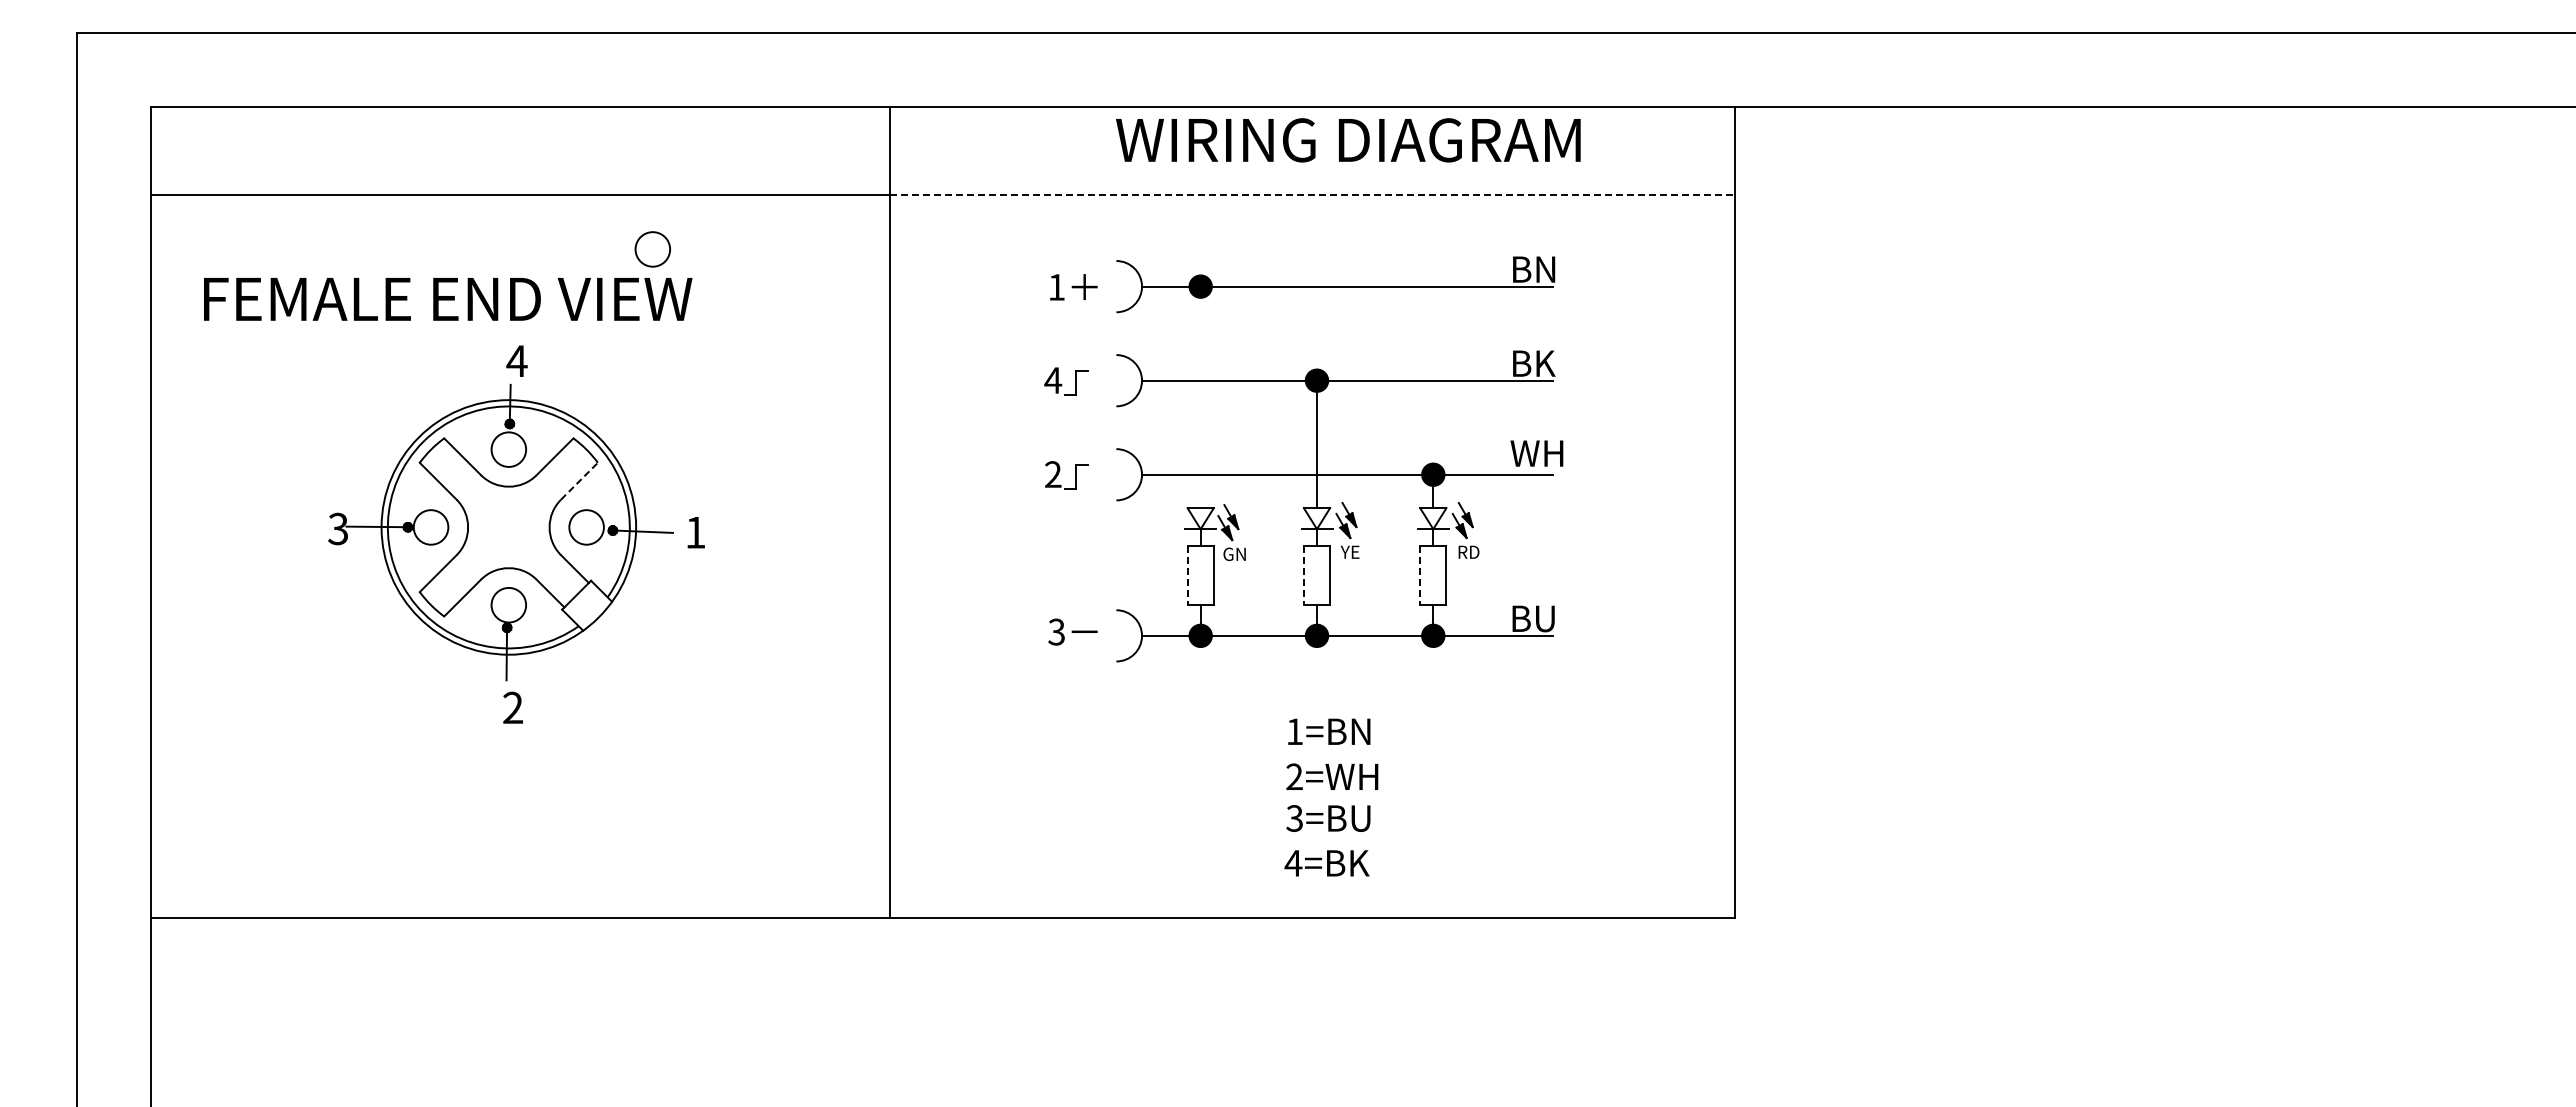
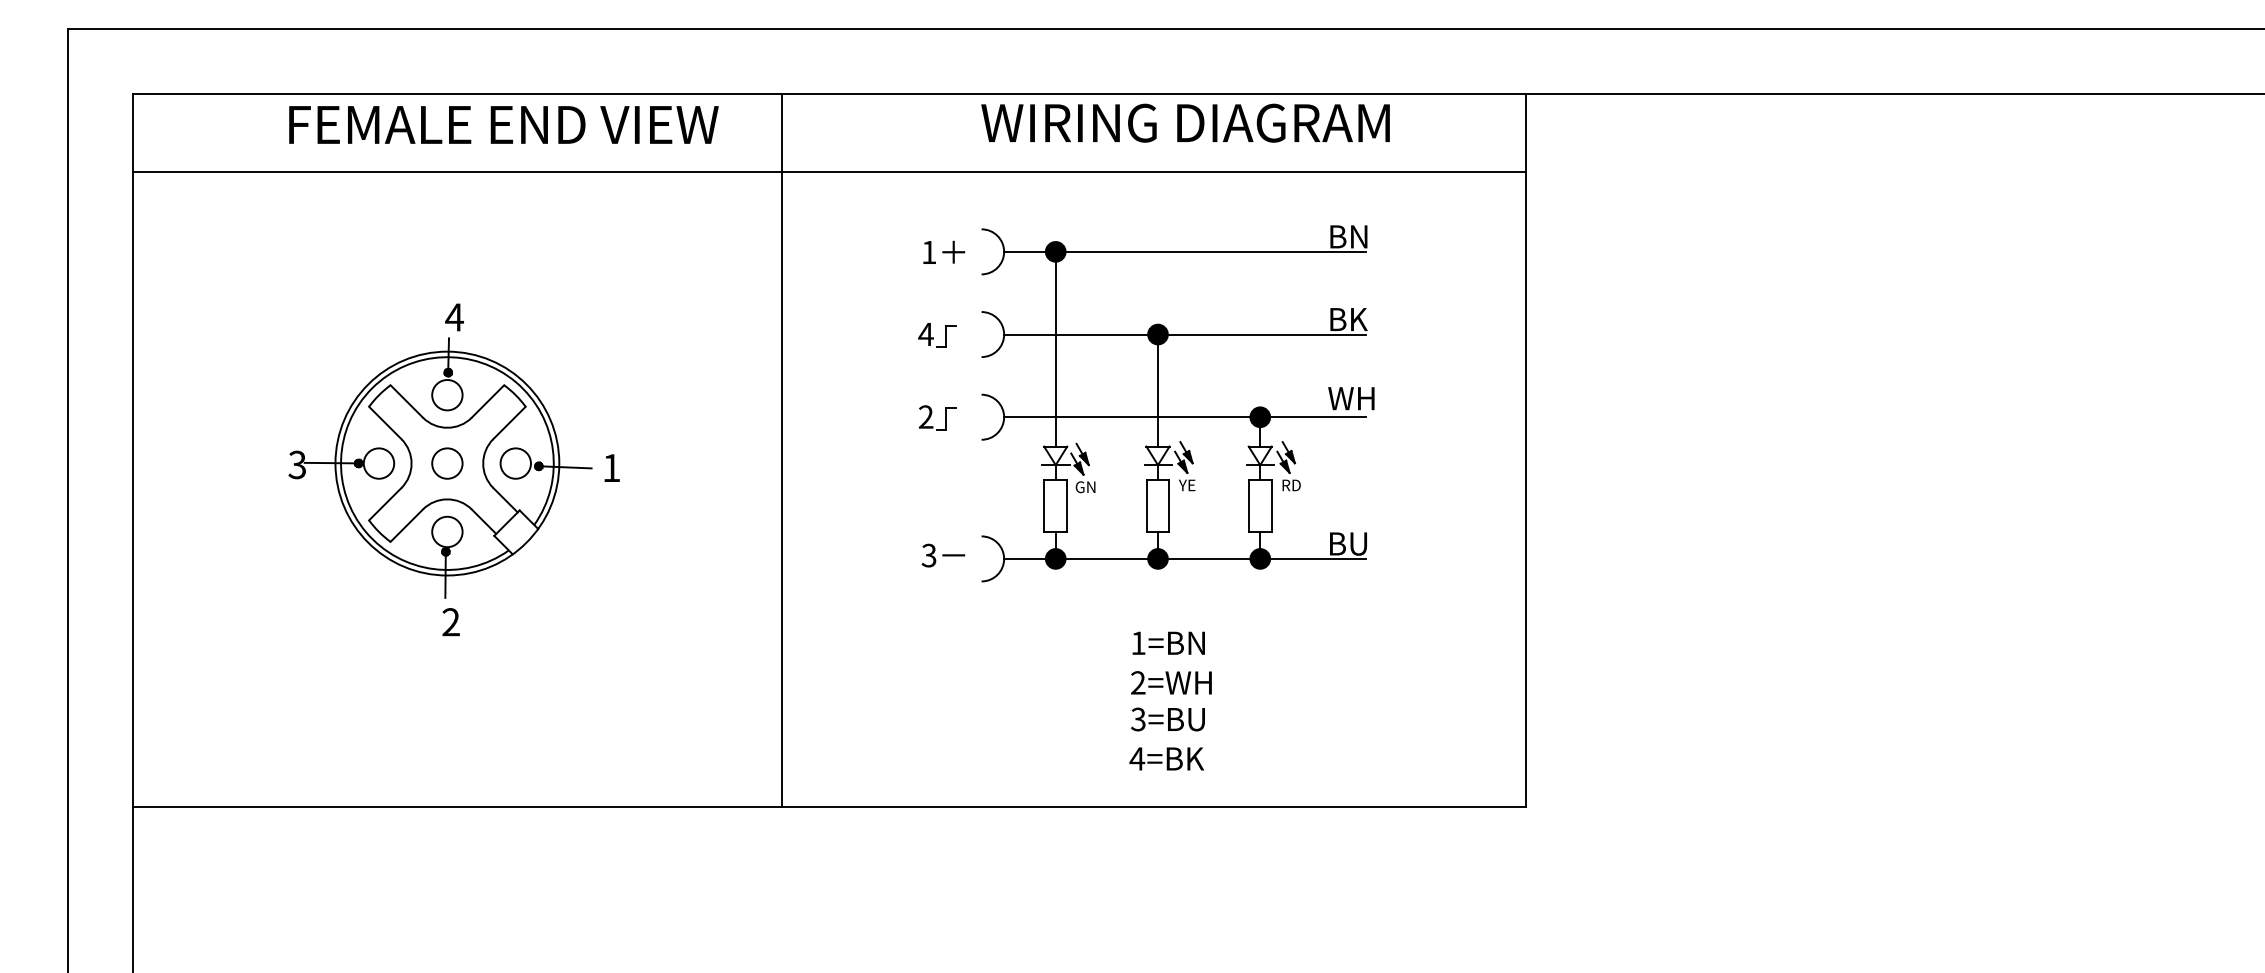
line: (1312, 195) -> (1154, 171), dashed -> solid
circle: (652, 249) -> (447, 463), moved
text: (448, 299) -> (504, 125), moved
line: (1200, 397) -> (1055, 349), added
line: (579, 480) -> (509, 422), dashed -> solid
line: (1187, 576) -> (1044, 506), dashed -> solid
line: (1304, 576) -> (1147, 506), dashed -> solid
line: (1420, 576) -> (1249, 506), dashed -> solid

